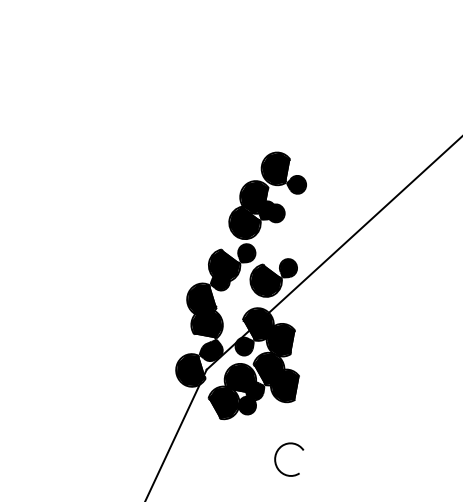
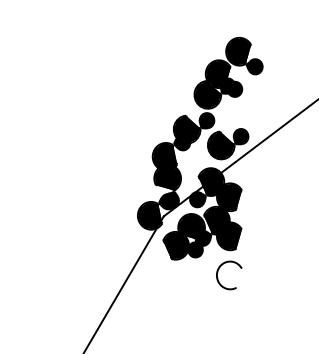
curve: (276, 459) -> (218, 274), moved

